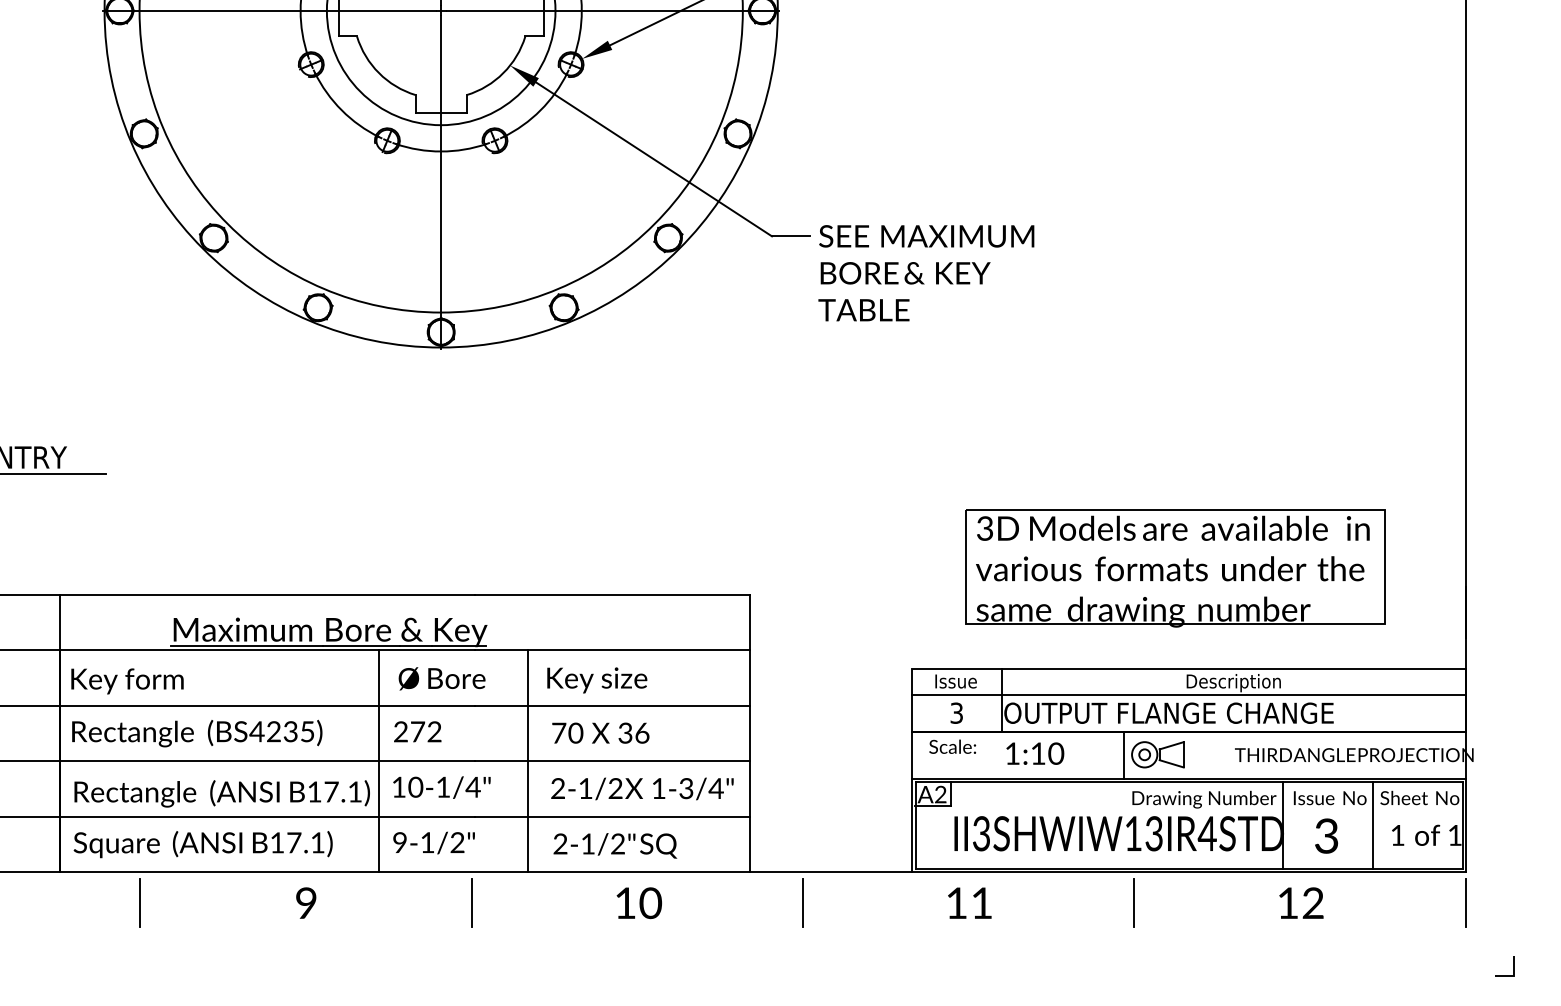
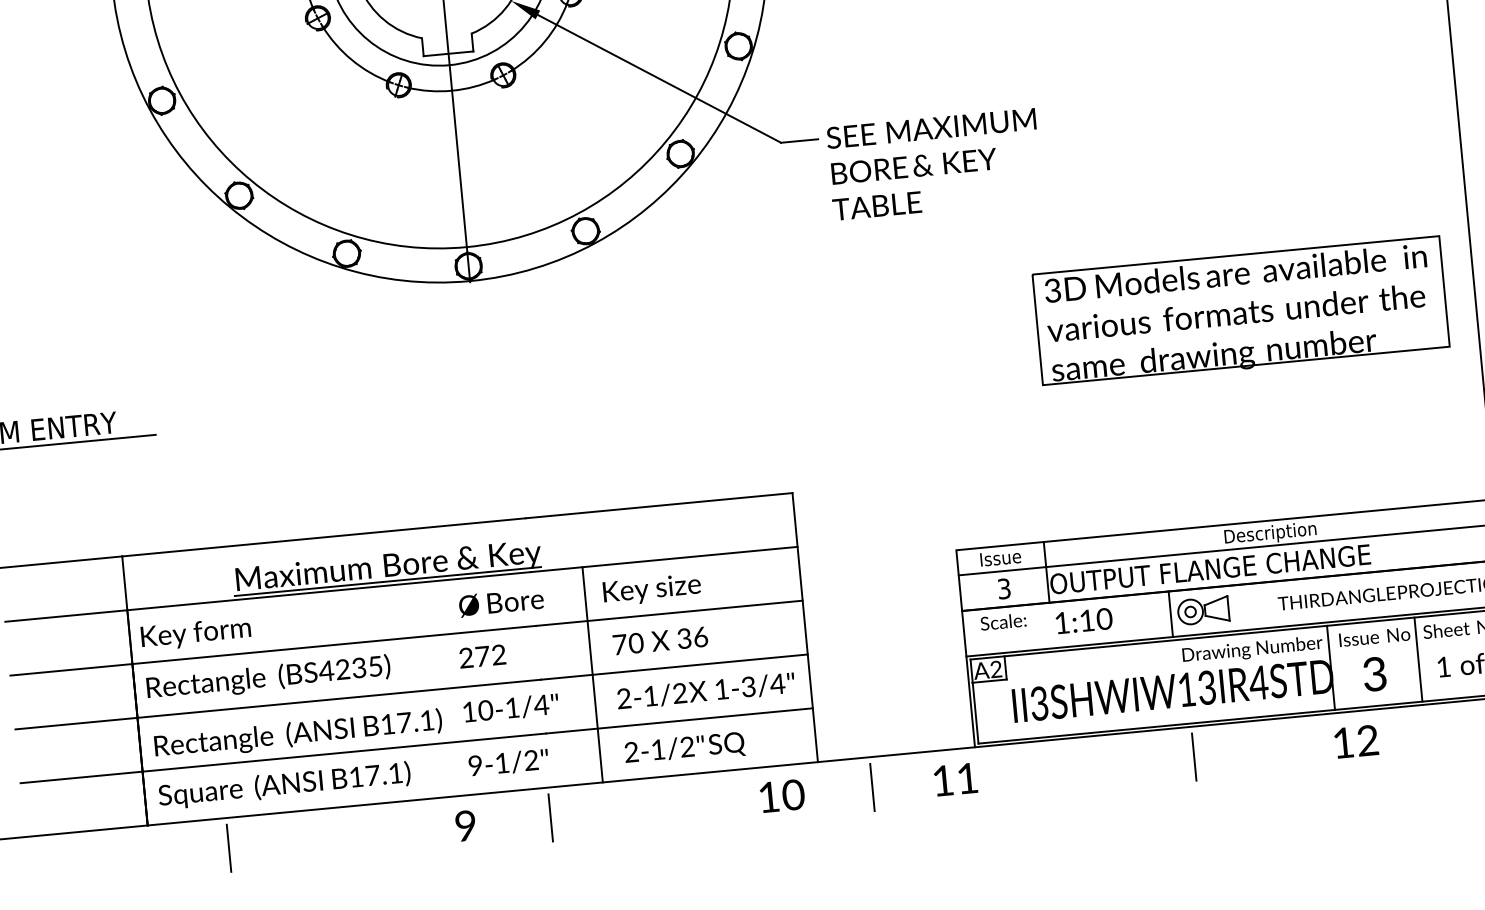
part: (1175, 568) -> (1241, 312), moved
line: (379, 761) -> (448, 688), removed
text: (306, 902) -> (465, 825), moved
text: (969, 902) -> (955, 778), moved
text: (638, 903) -> (781, 796), moved

